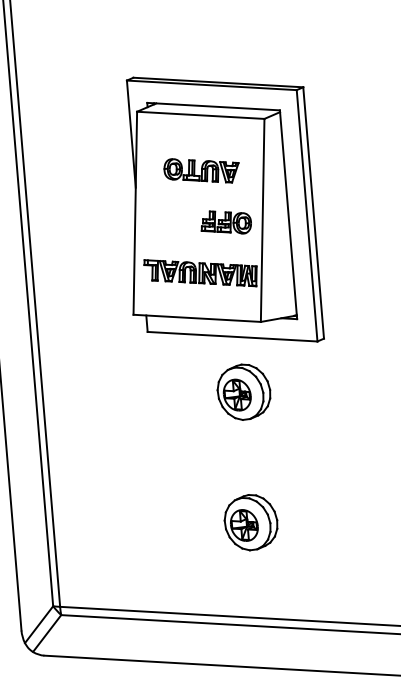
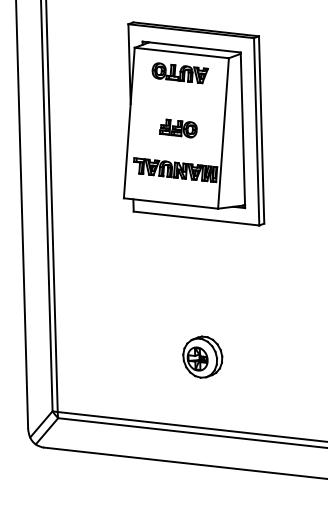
part: (200, 171) -> (179, 73), moved
part: (226, 222) -> (178, 128), moved
part: (243, 391) -> (202, 259), removed

